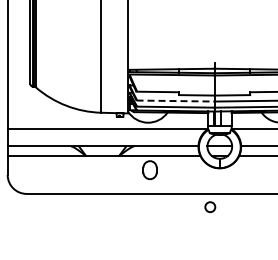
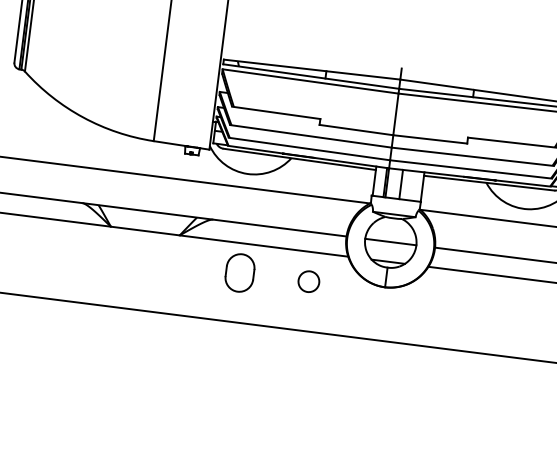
line: (176, 101) -> (312, 137), dashed -> solid
circle: (210, 206) -> (309, 280), moved

